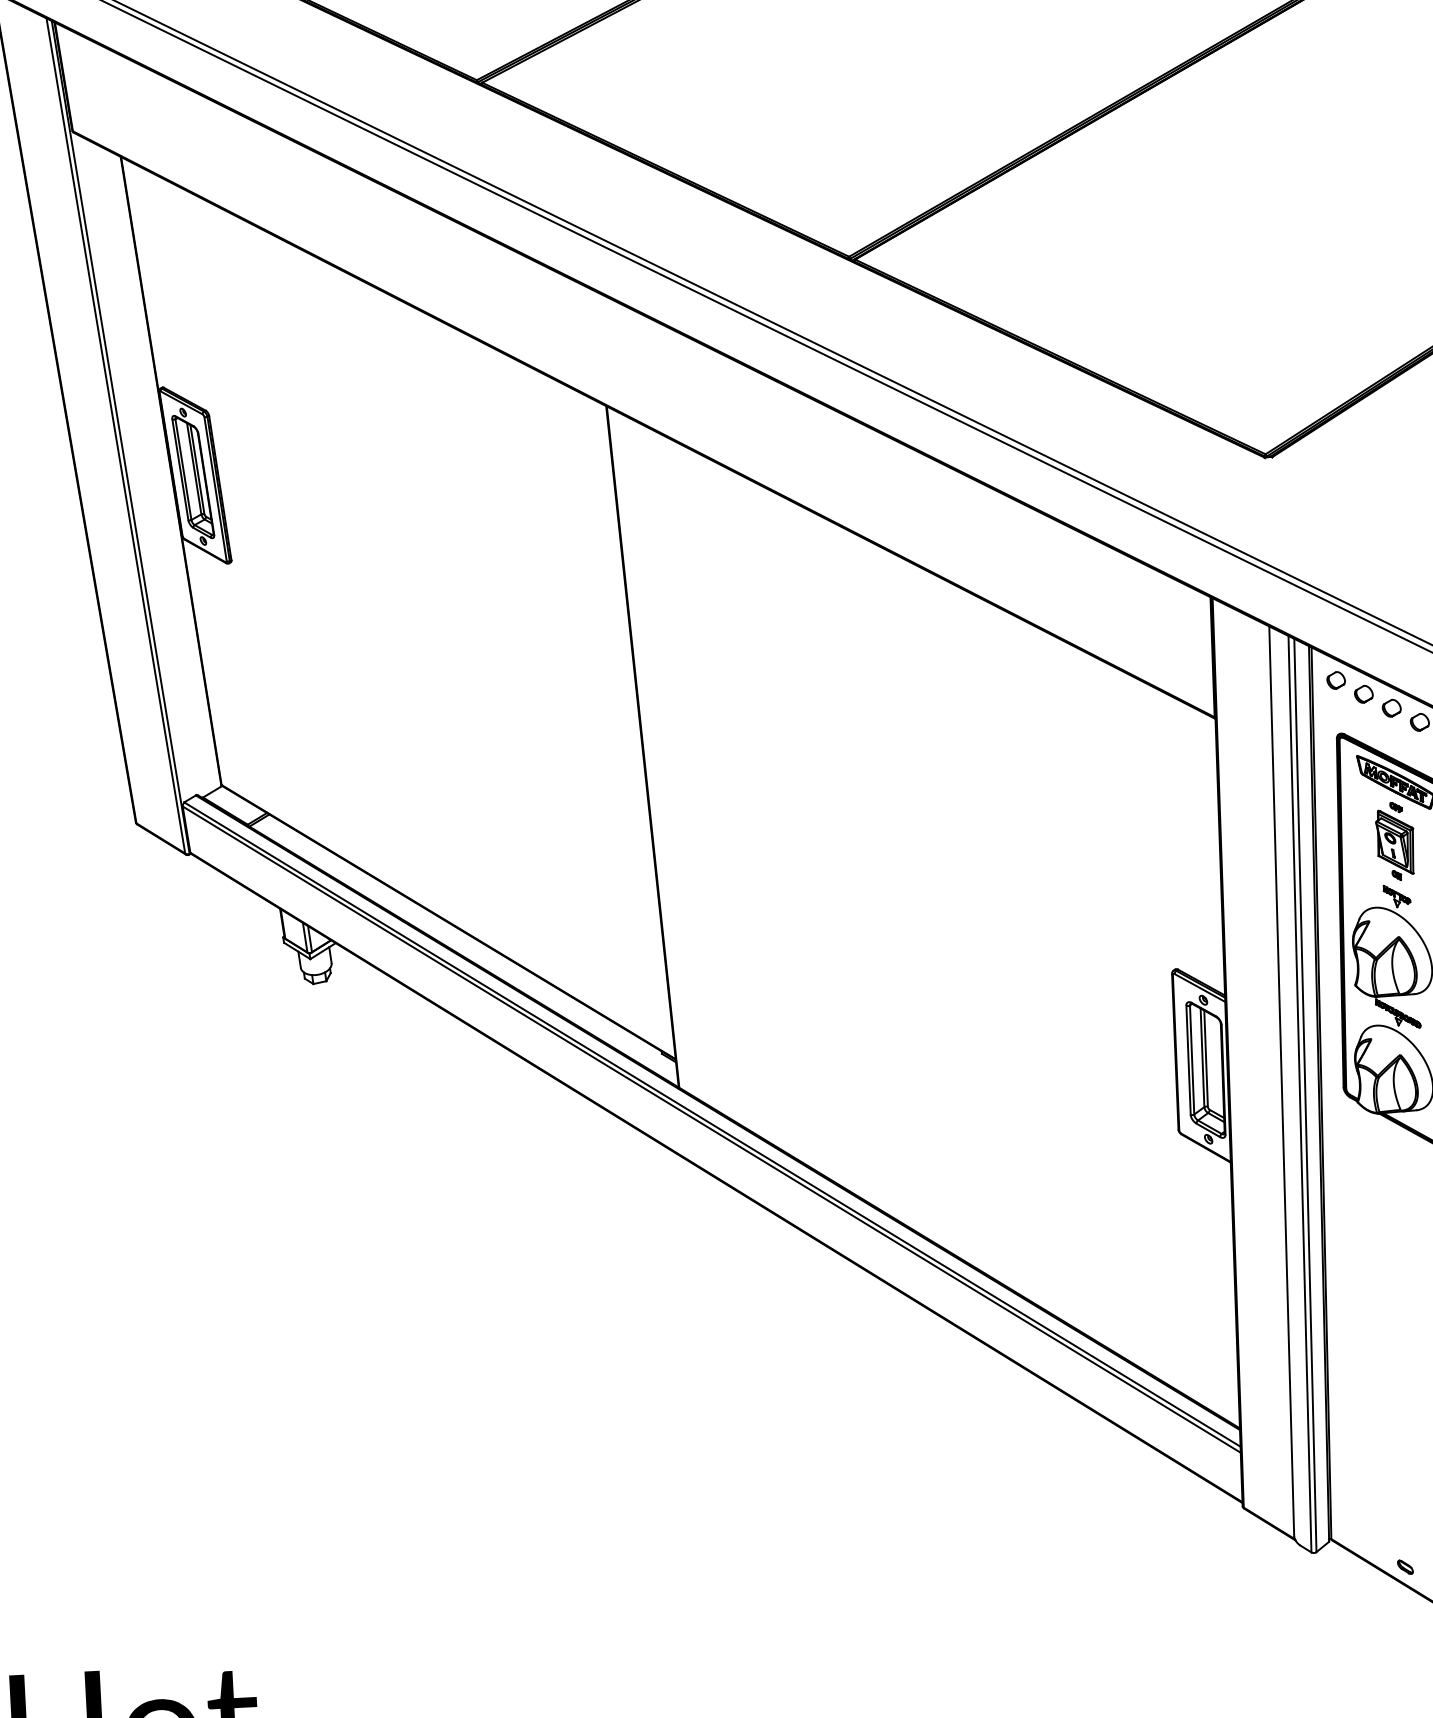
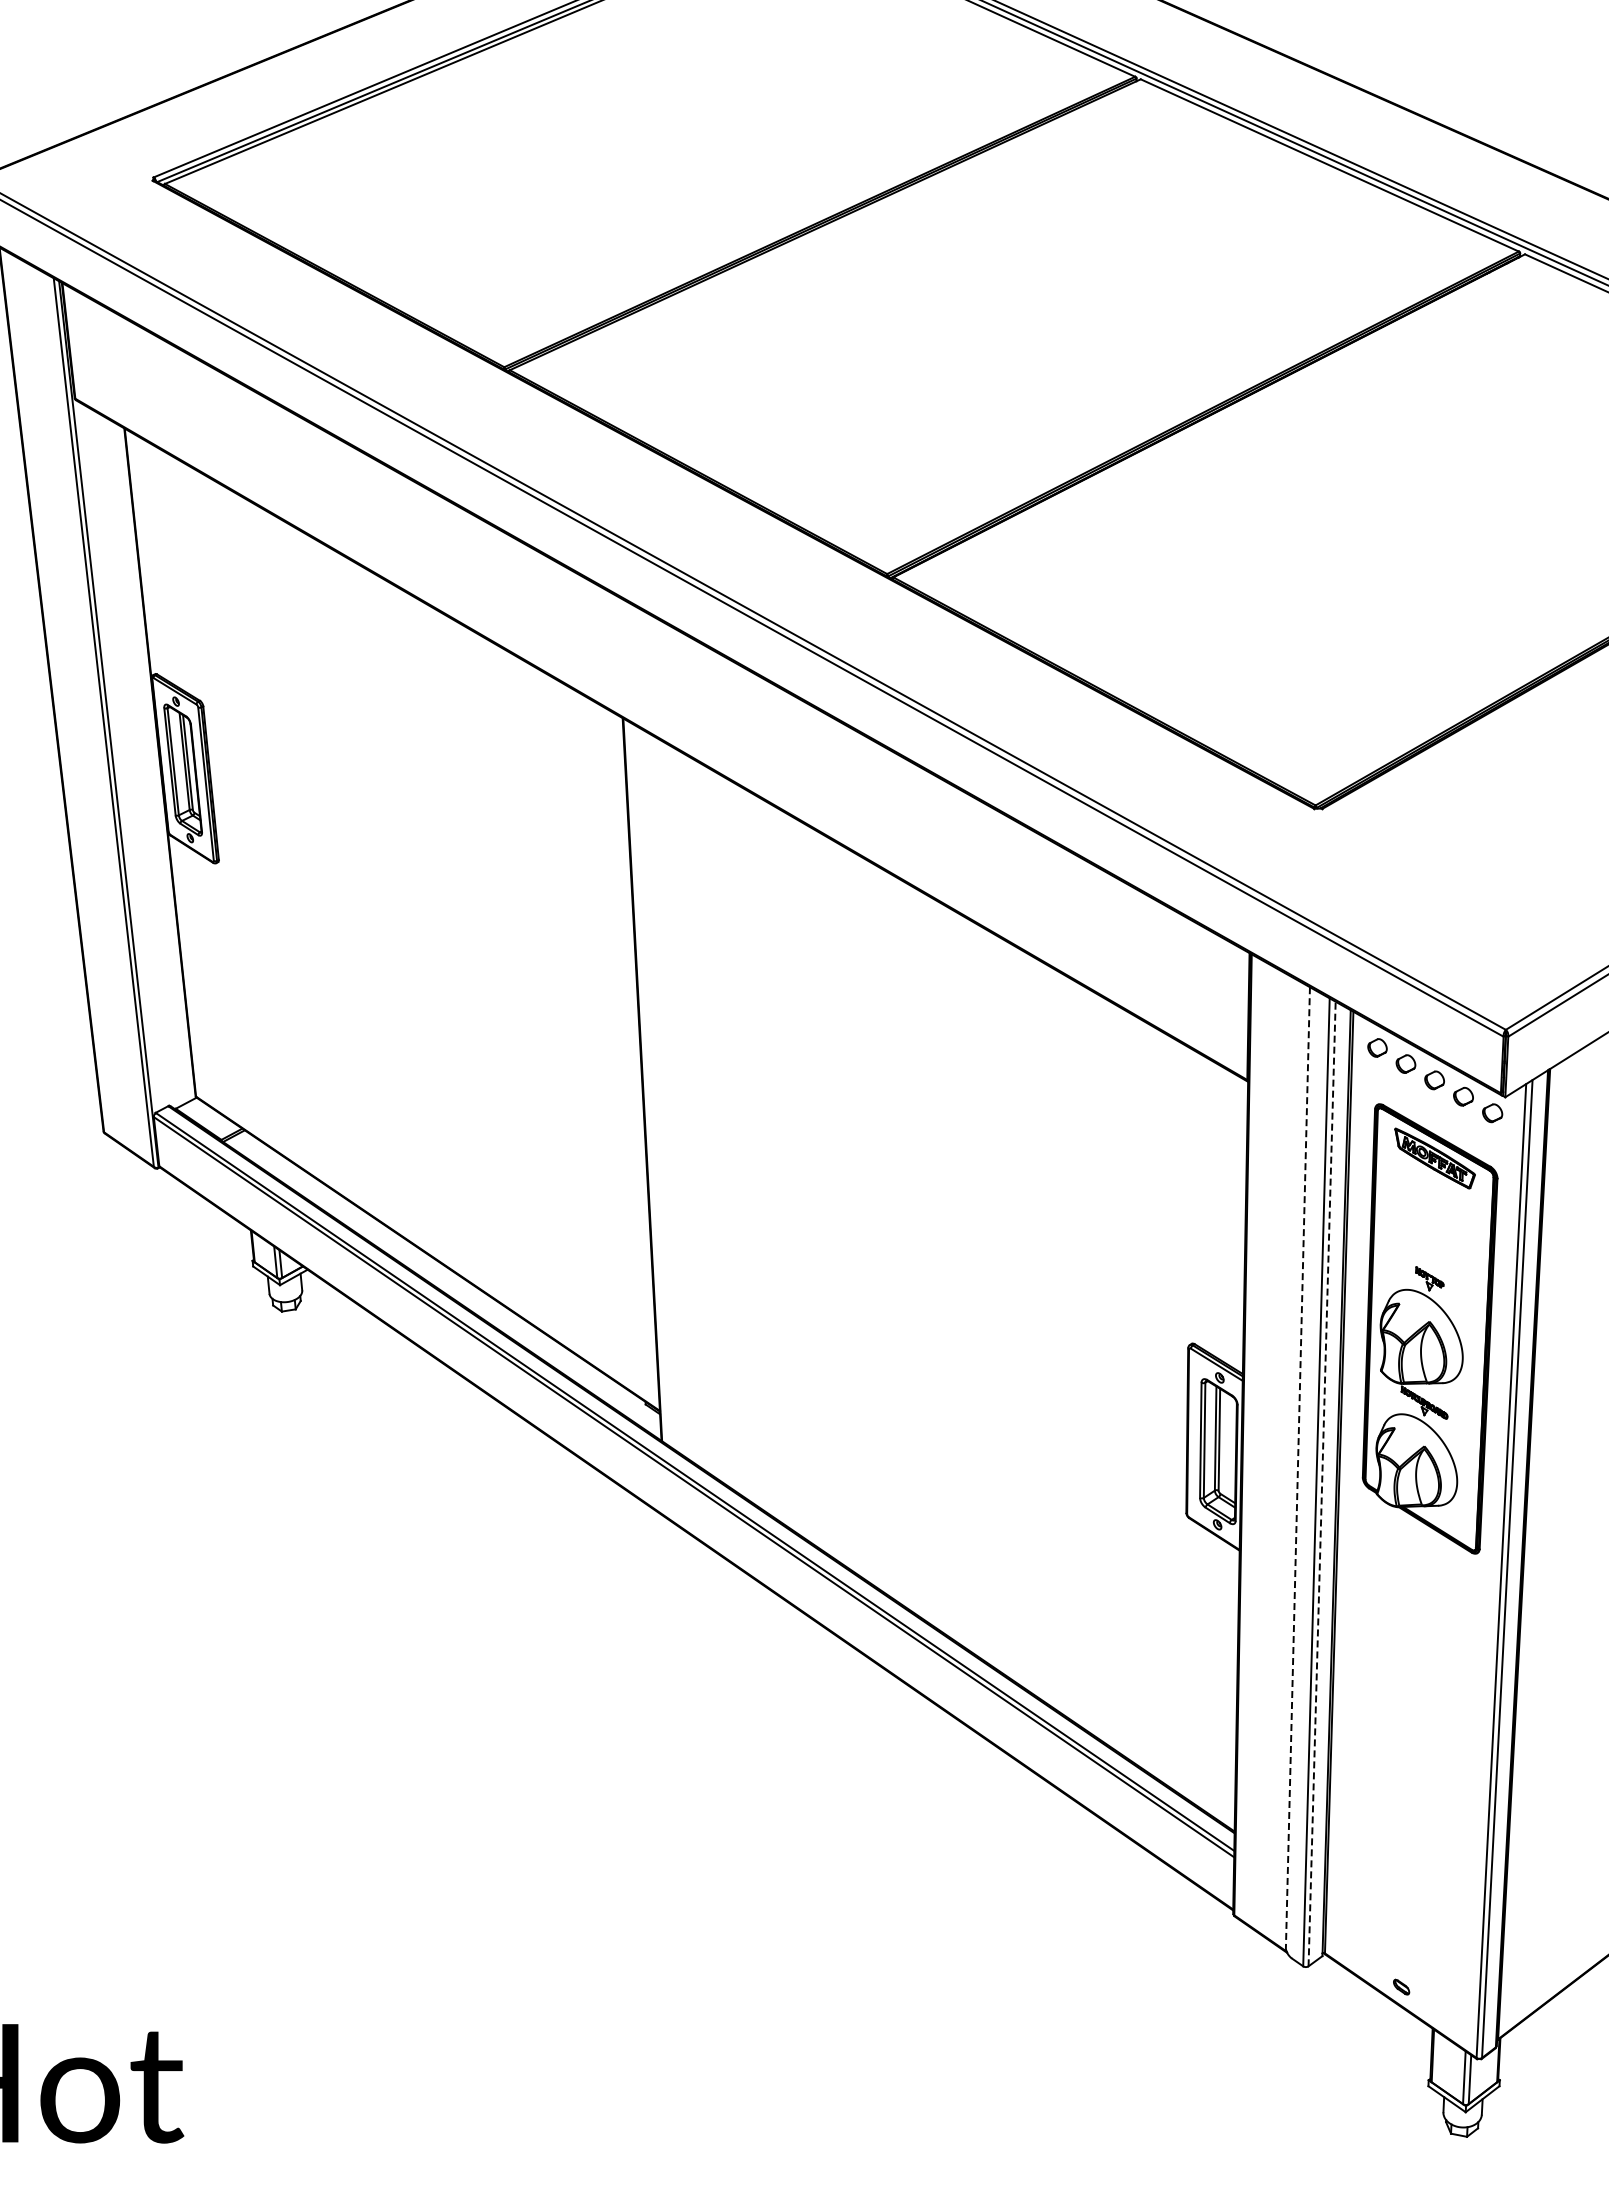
part: (1395, 840) -> (1431, 1220), removed
line: (1281, 1081) -> (1297, 1467), solid -> dashed
line: (1305, 1094) -> (1322, 1483), solid -> dashed

